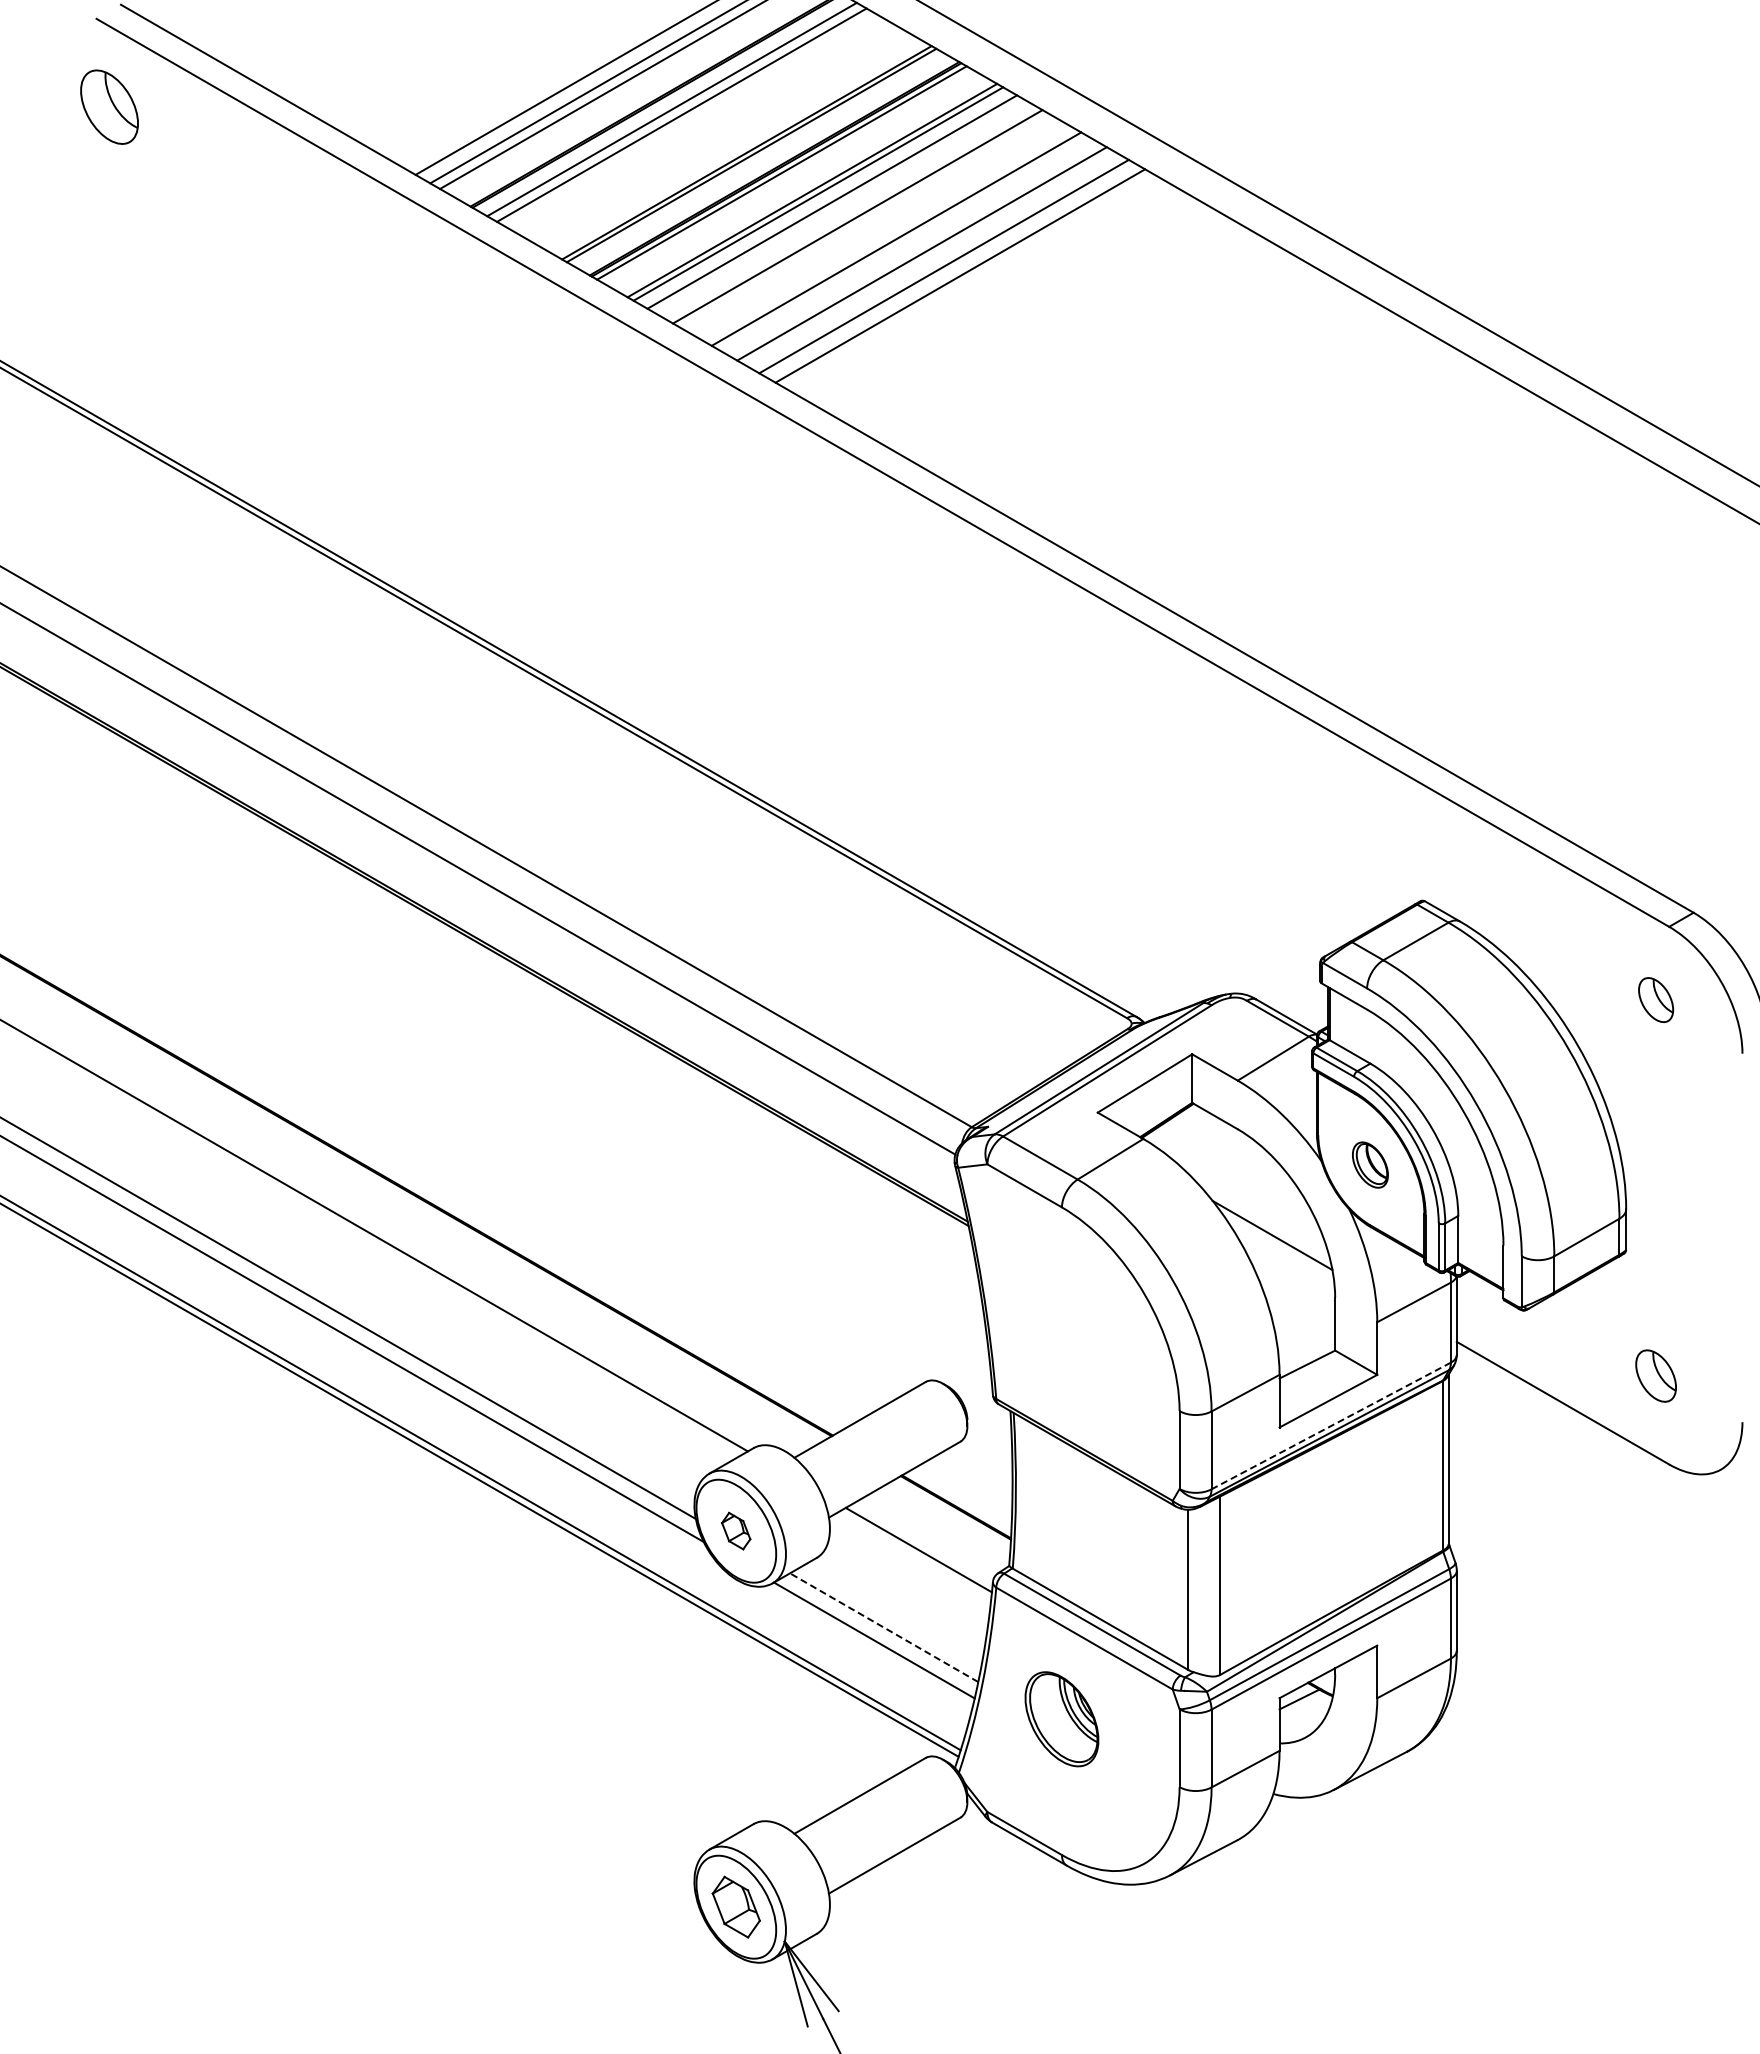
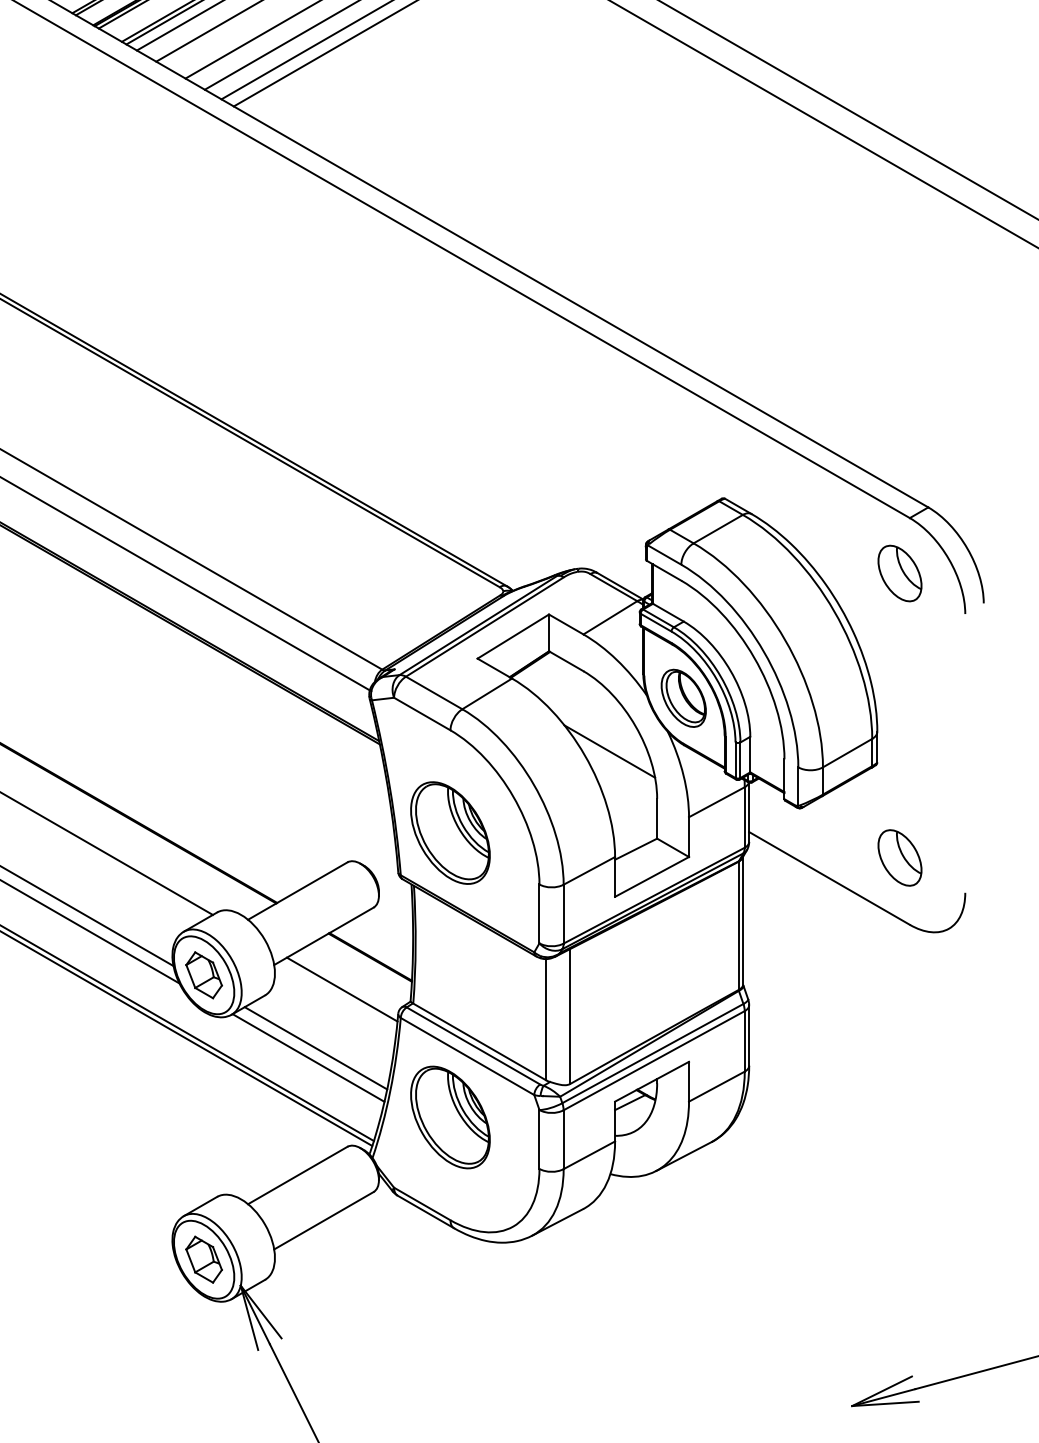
part: (1655, 999) -> (899, 573), size x1.67
part: (1370, 1164) -> (683, 697), size x1.67
part: (1061, 1343) -> (450, 833), added
part: (1655, 1375) -> (899, 857), size x1.43
line: (1330, 1426) -> (653, 896), dashed -> solid
part: (735, 1530) -> (203, 974), size x1.67
line: (884, 1627) -> (316, 1048), dashed -> solid
part: (1061, 1719) -> (450, 1117), size x1.43

